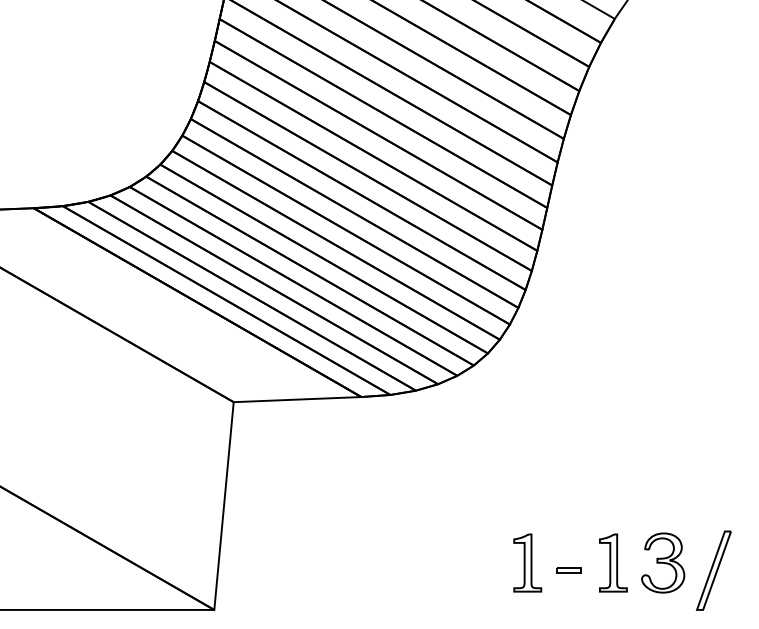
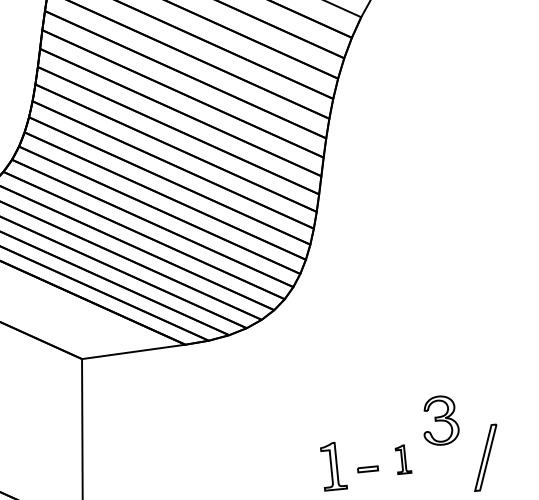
part: (613, 562) -> (403, 459), size x0.6
part: (663, 562) -> (440, 420), moved

